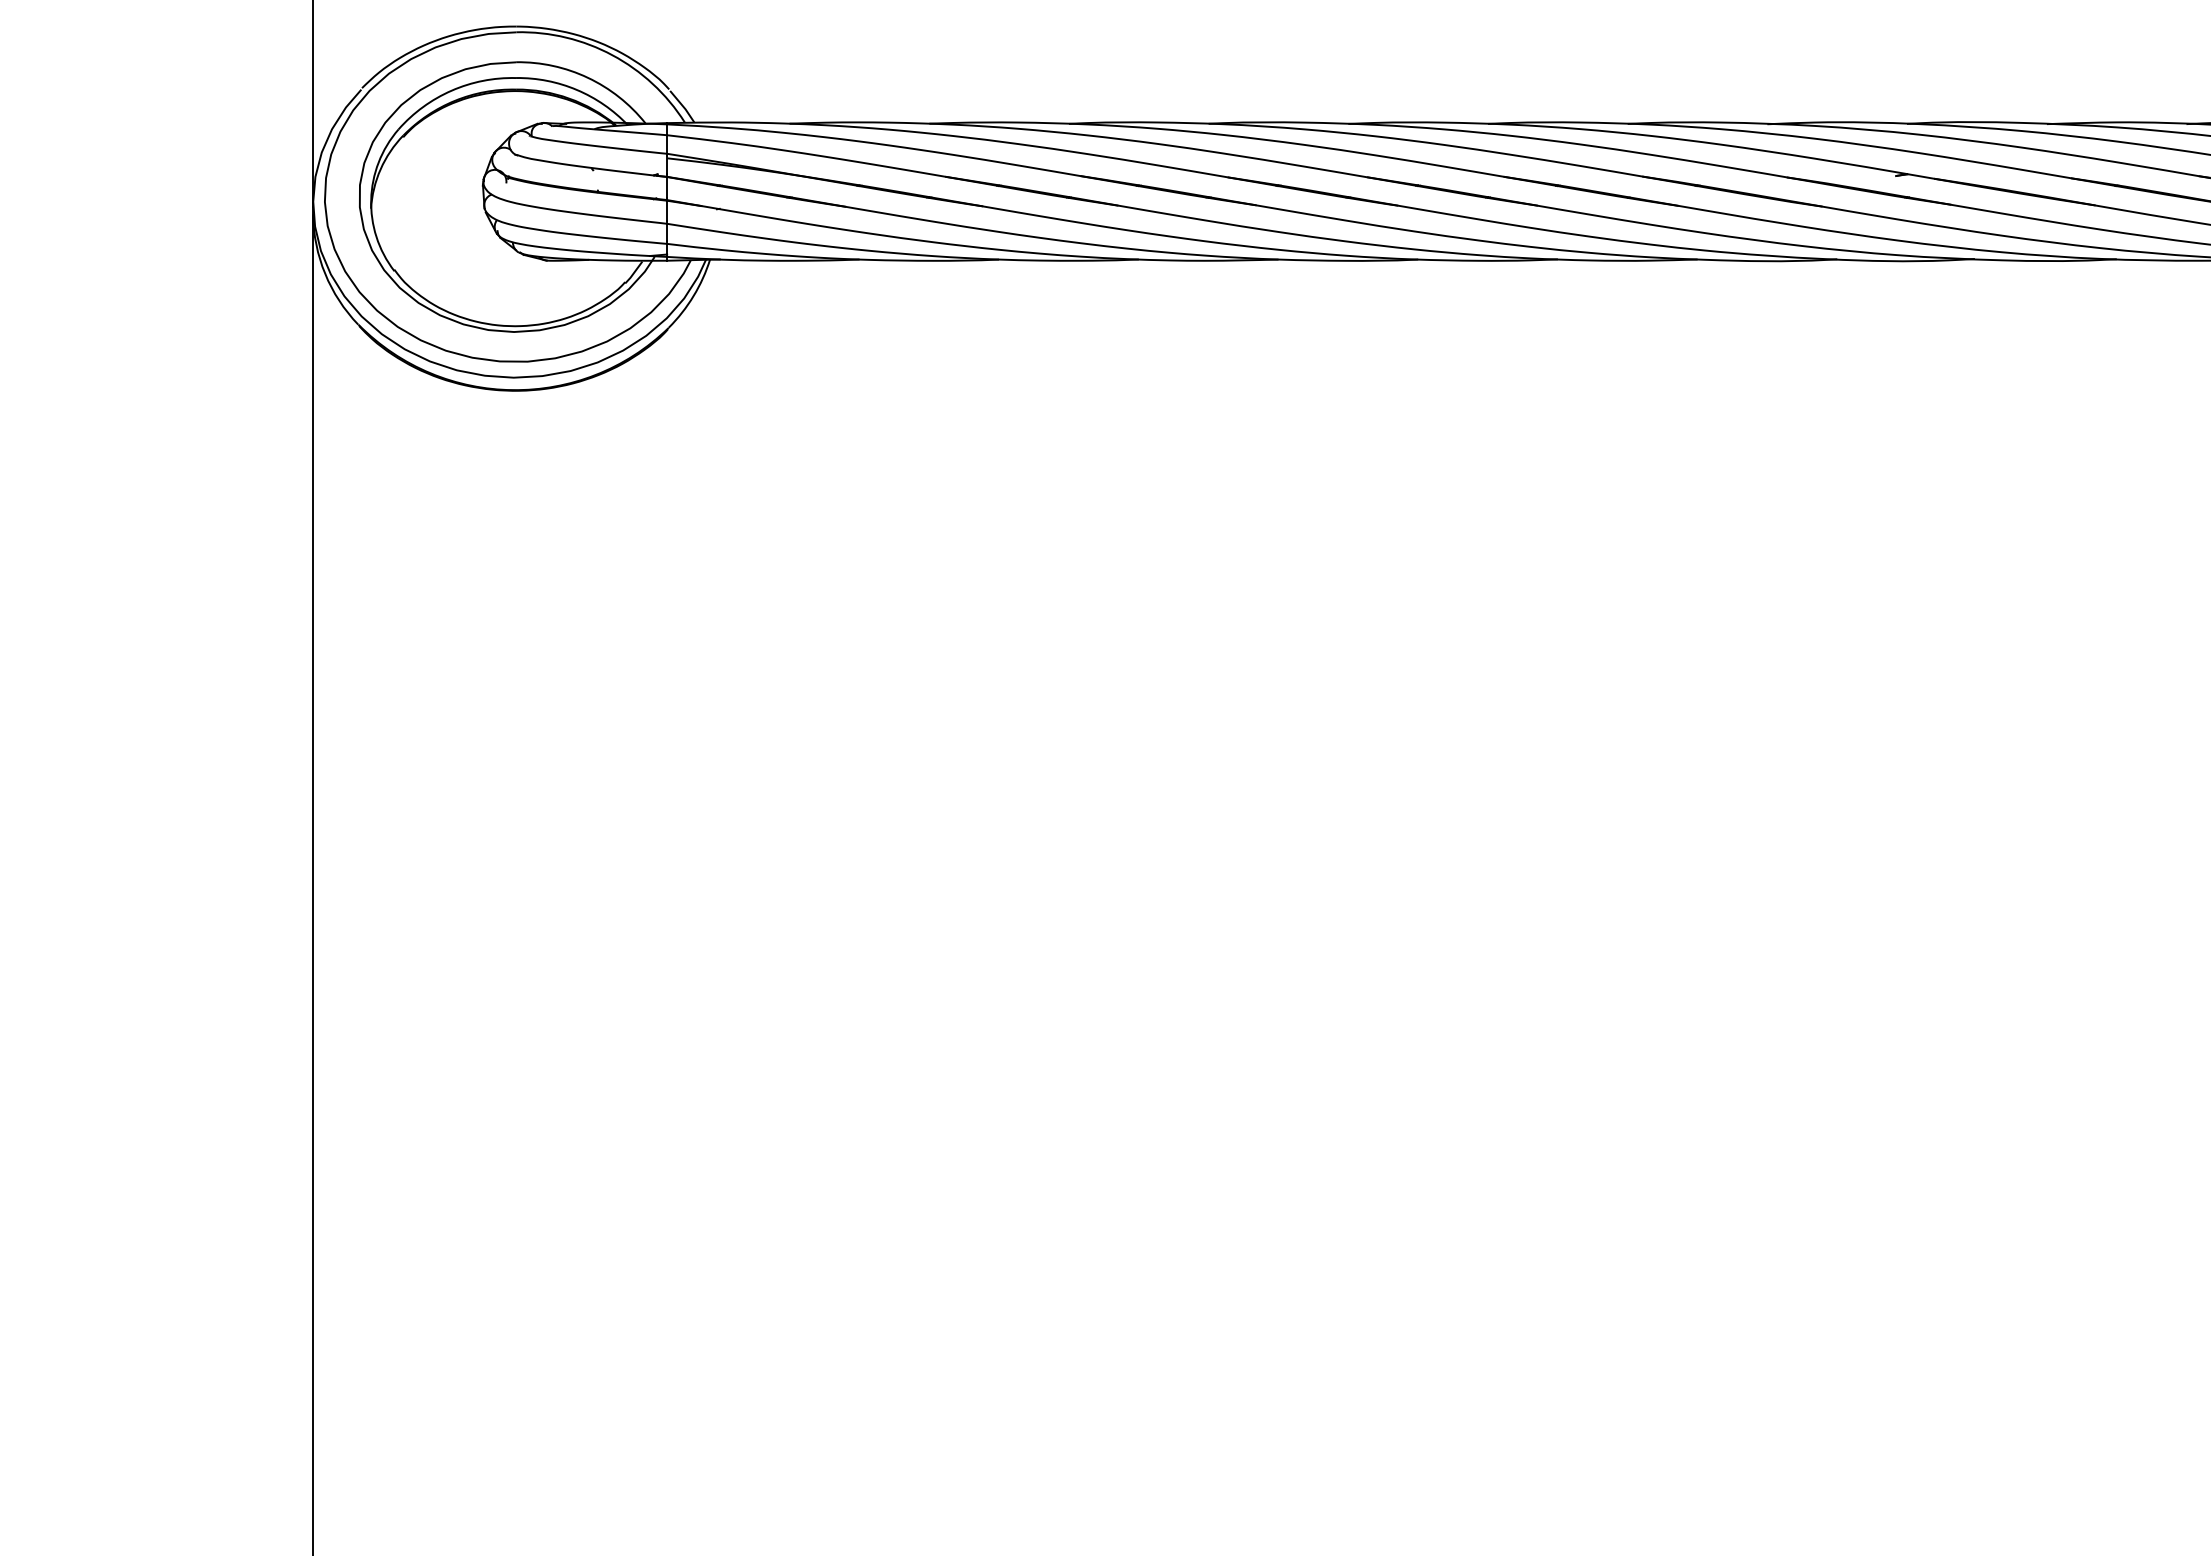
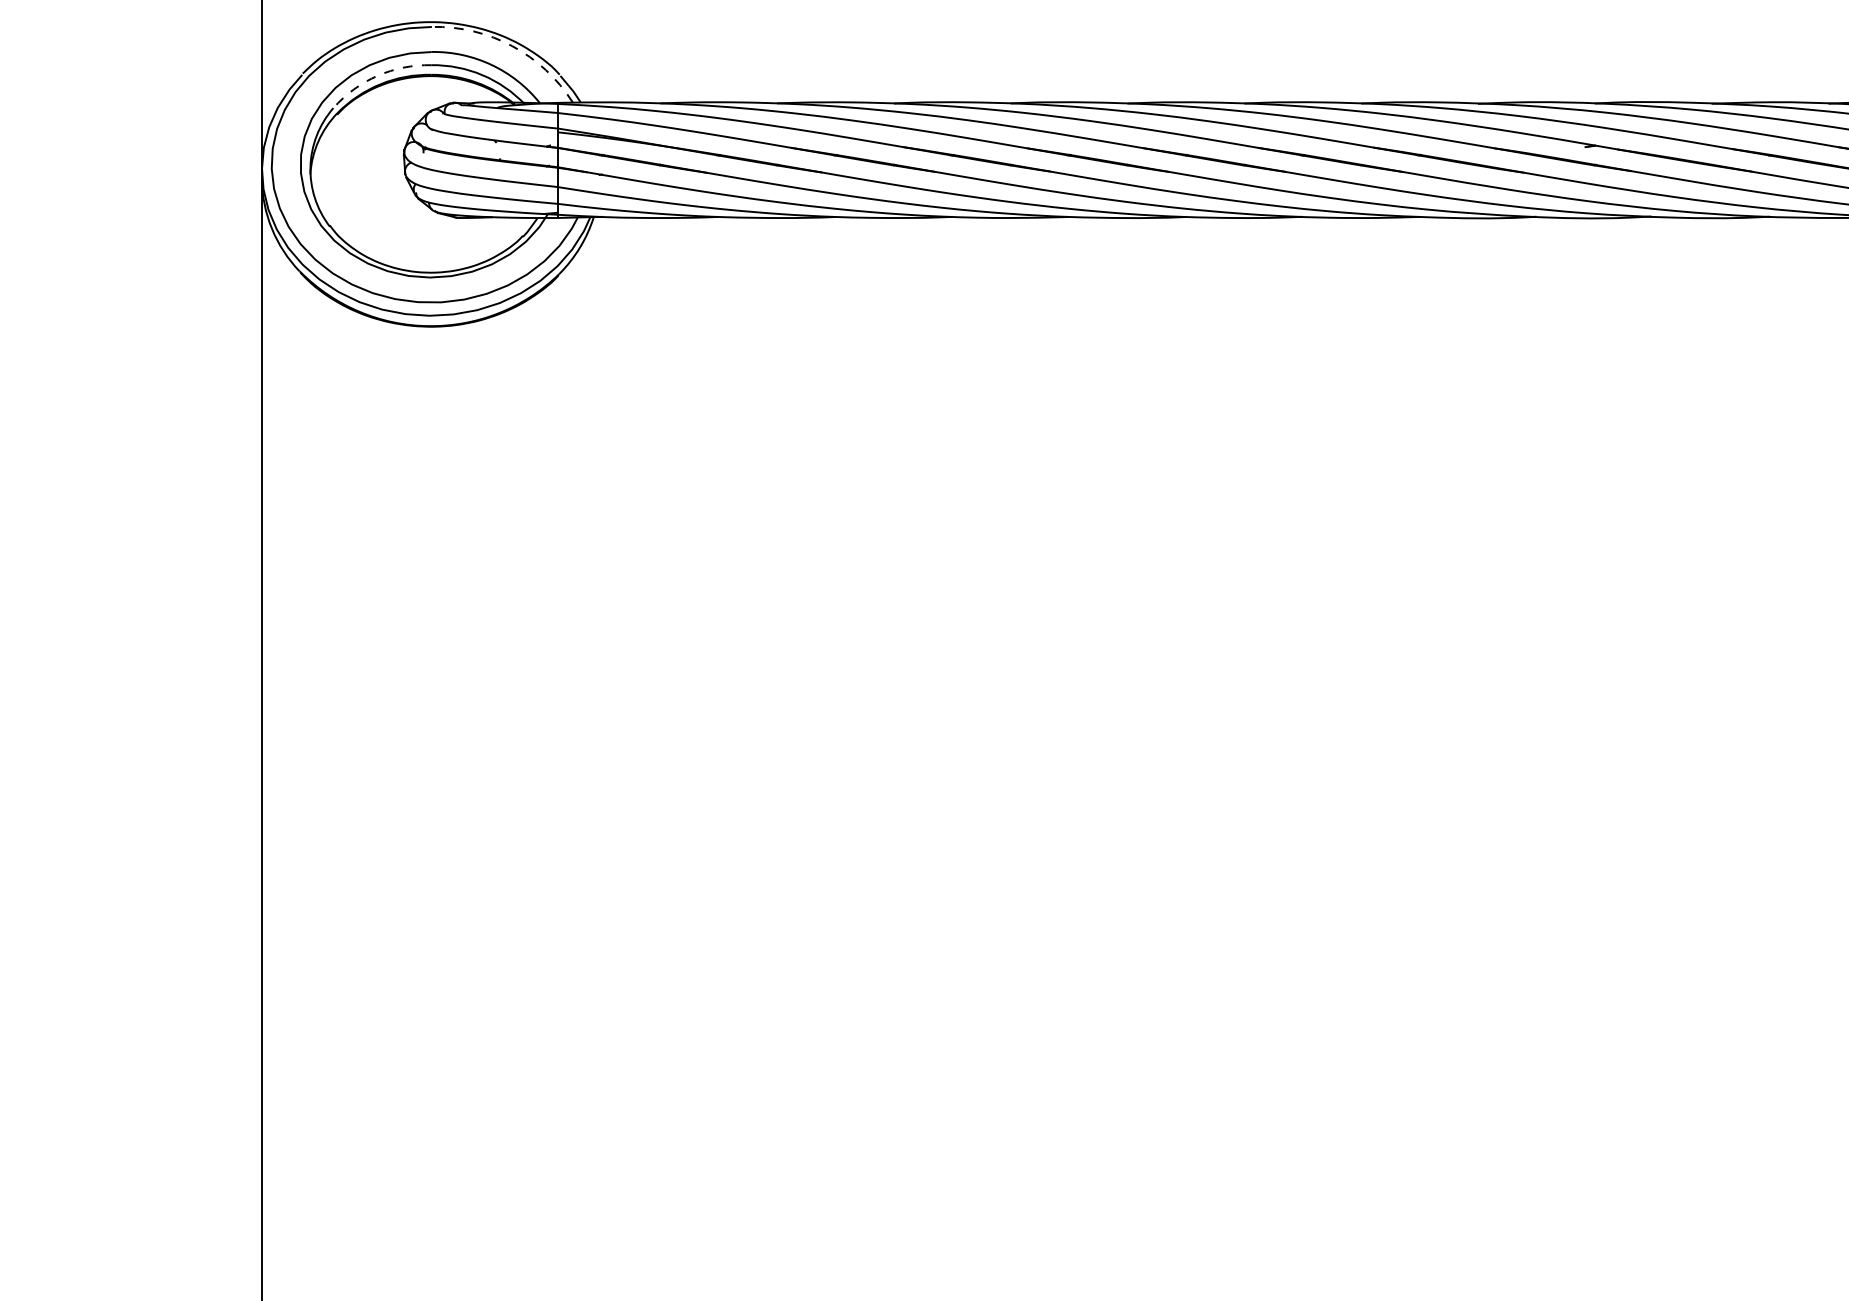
arc: (612, 55) -> (512, 46), solid -> dashed
arc: (451, 90) -> (377, 75), solid -> dashed

